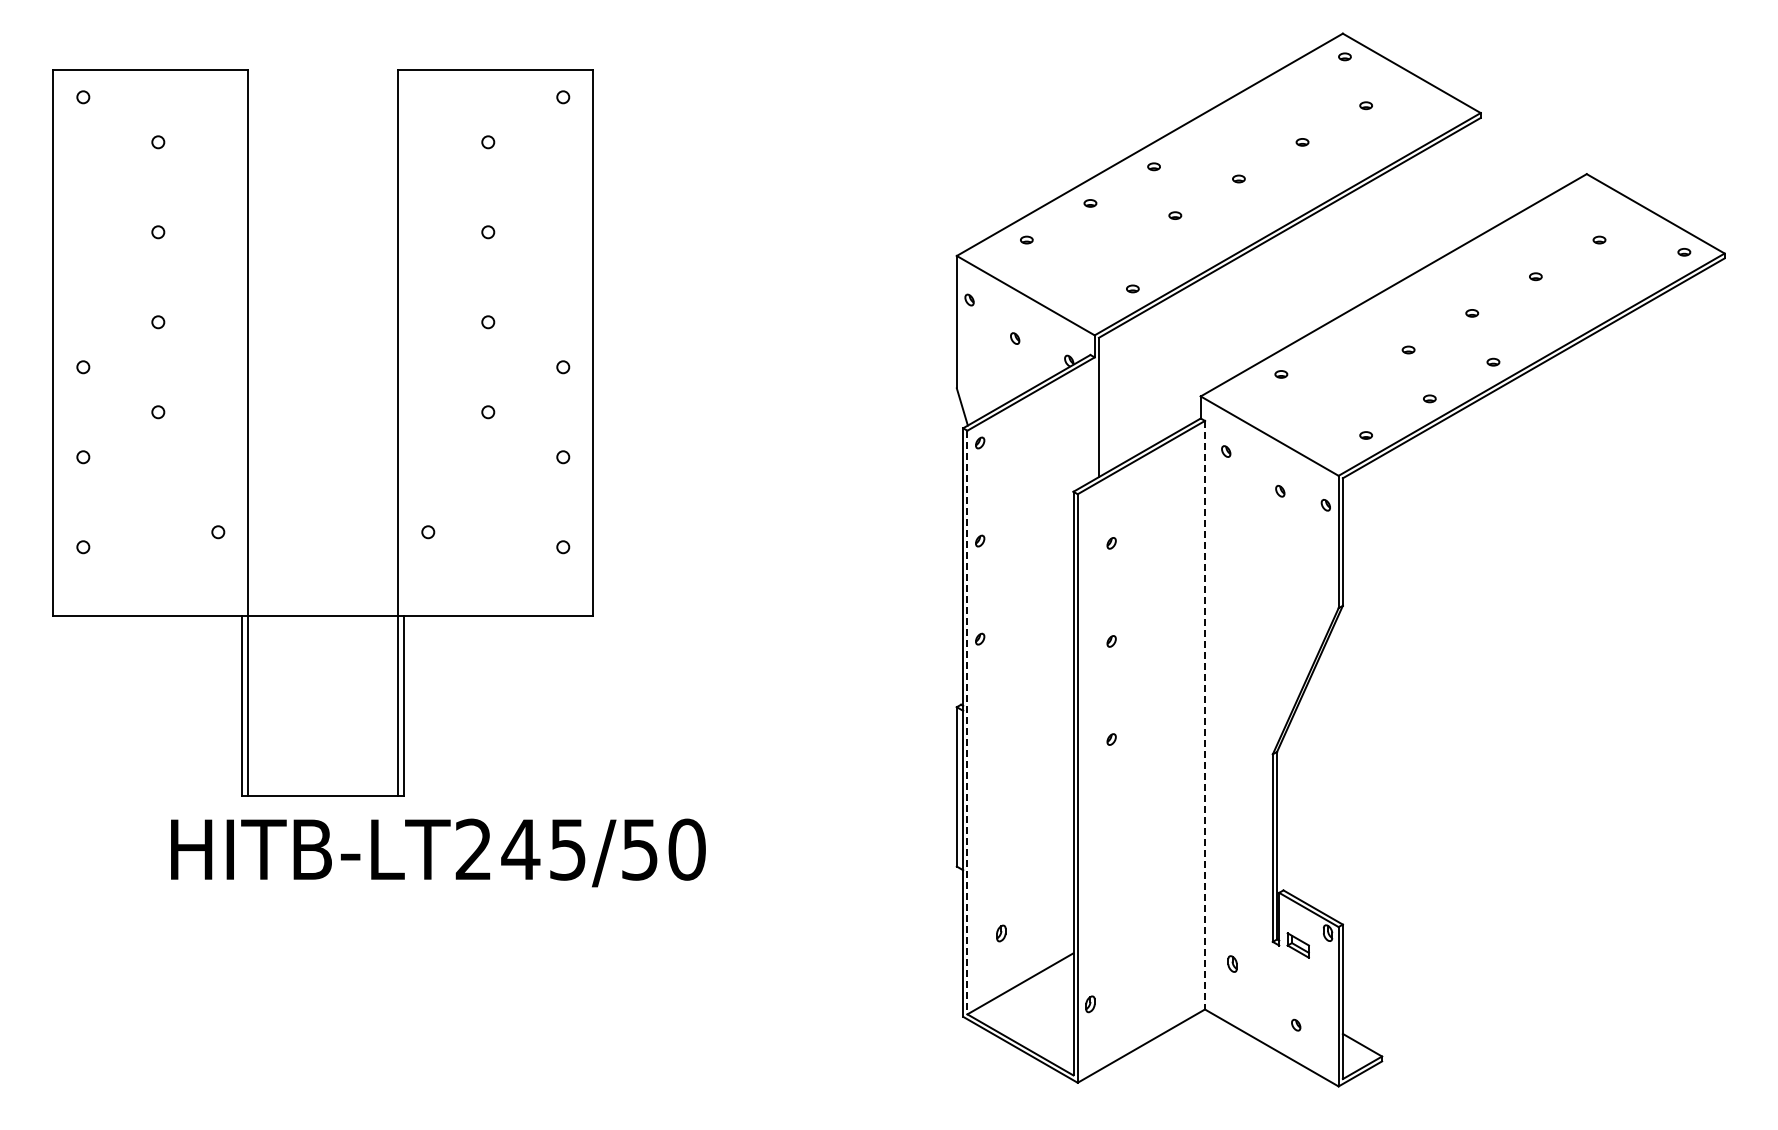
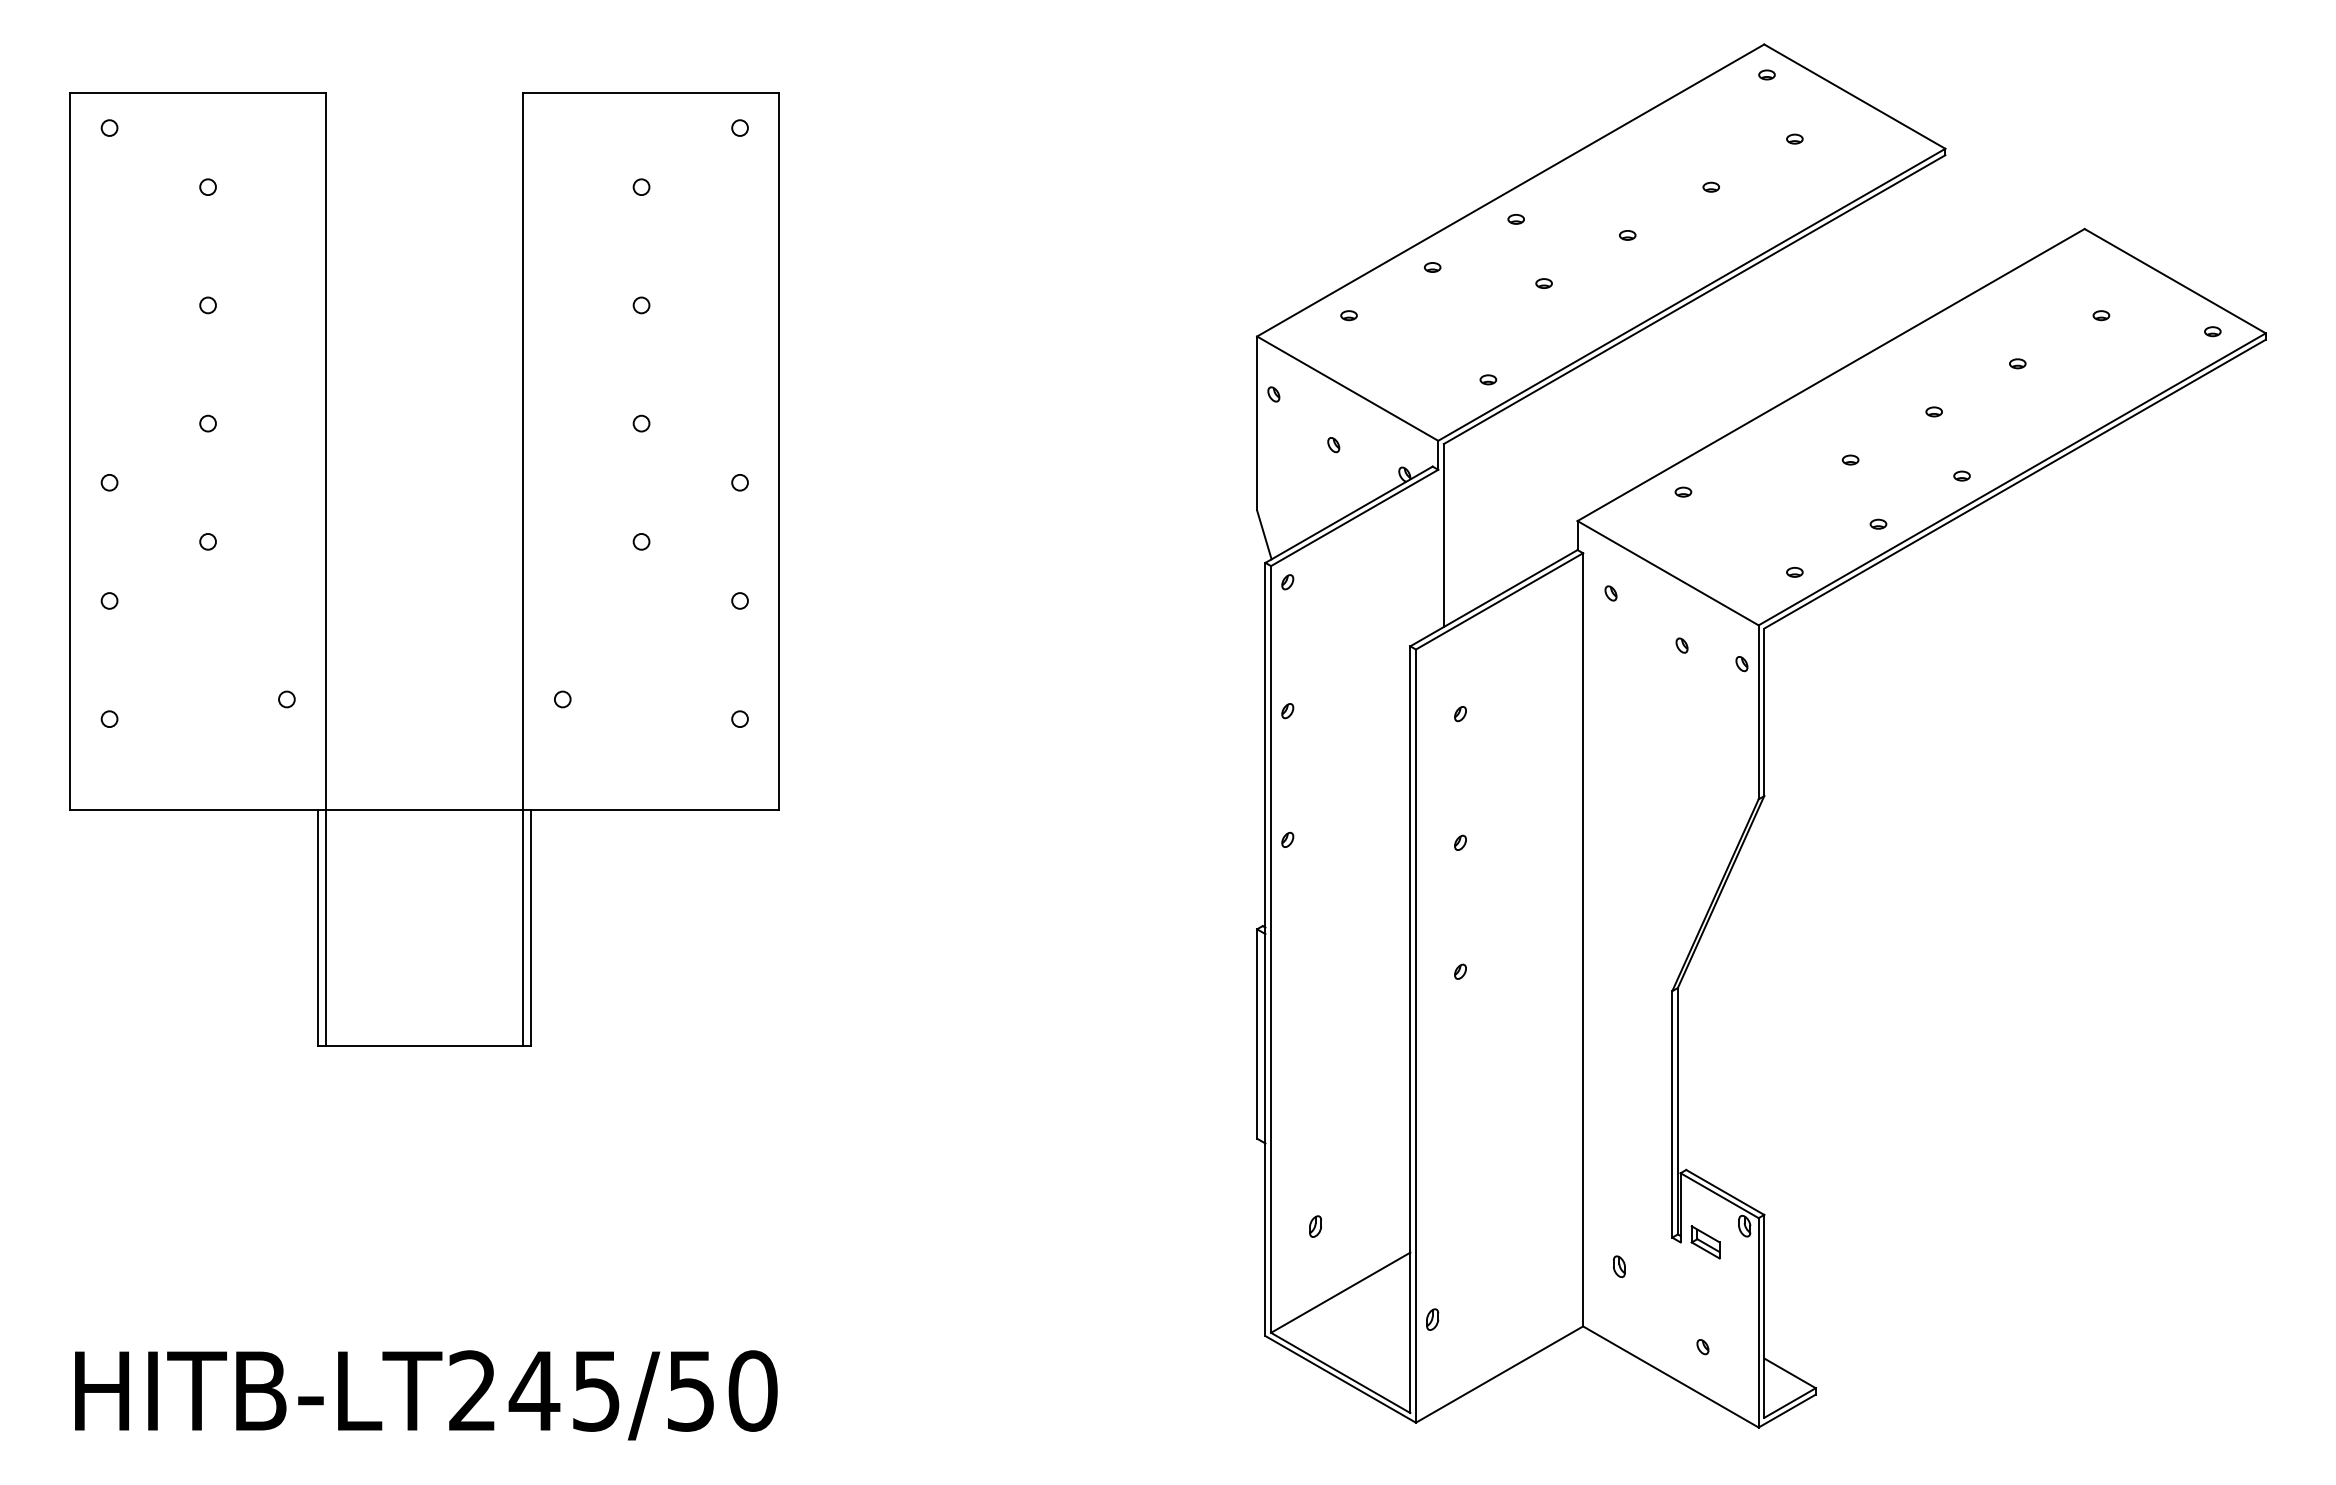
line: (1204, 715) -> (1582, 940), dashed -> solid
line: (967, 722) -> (1271, 949), dashed -> solid
text: (438, 852) -> (426, 1394), moved

